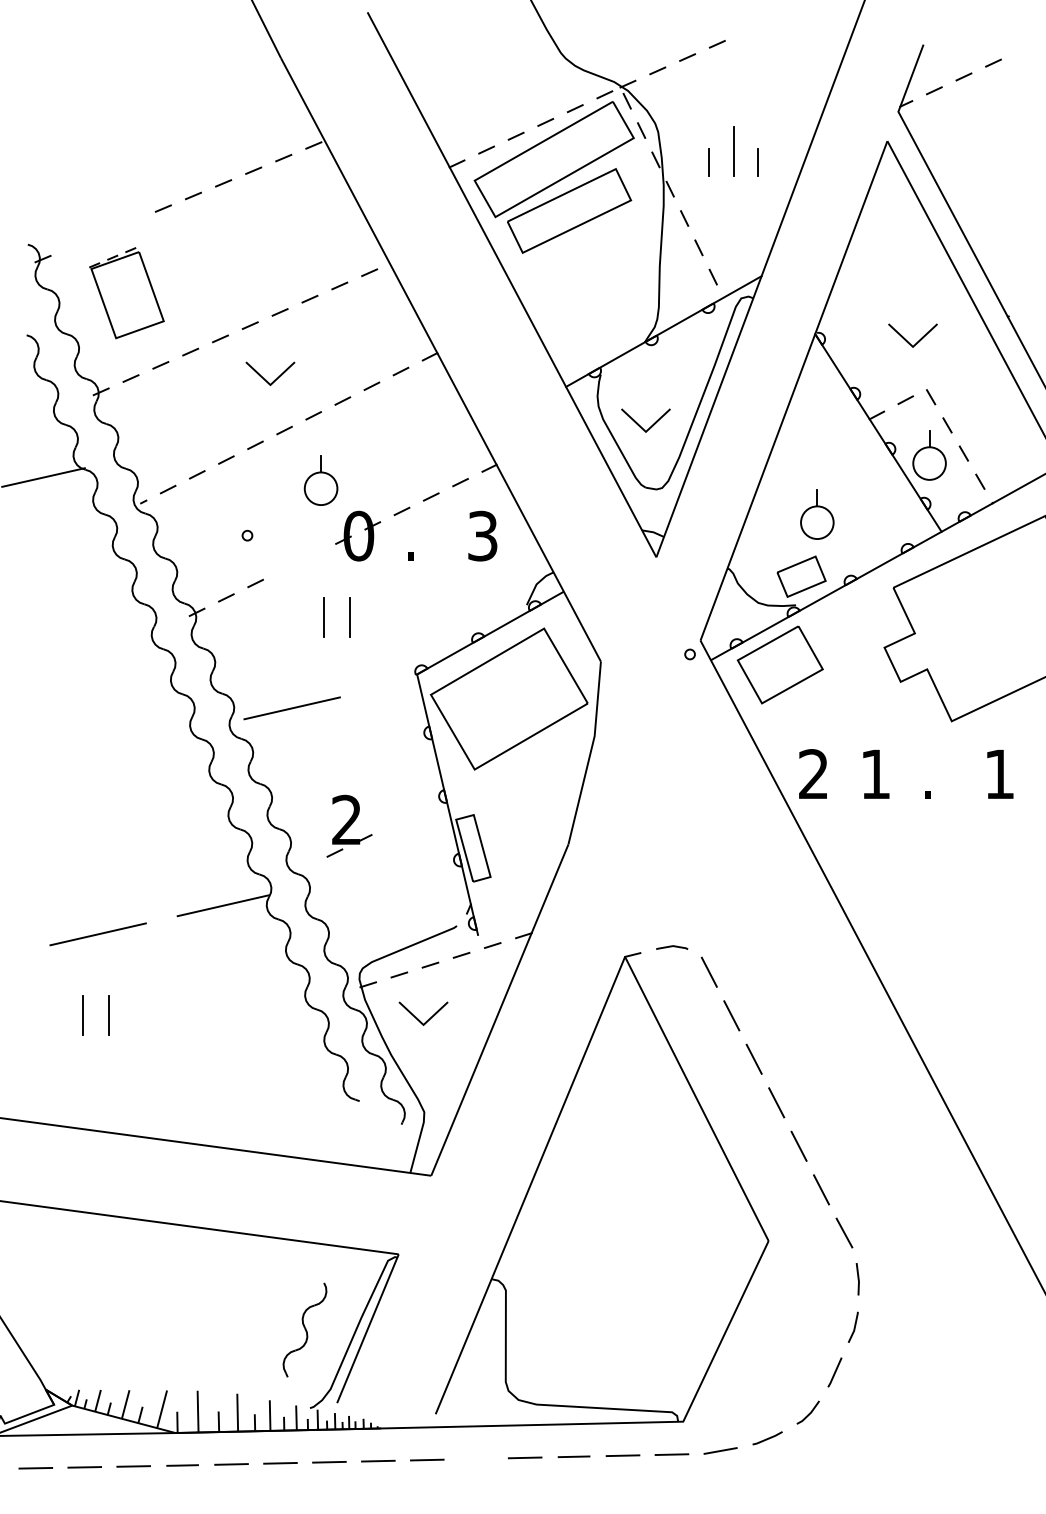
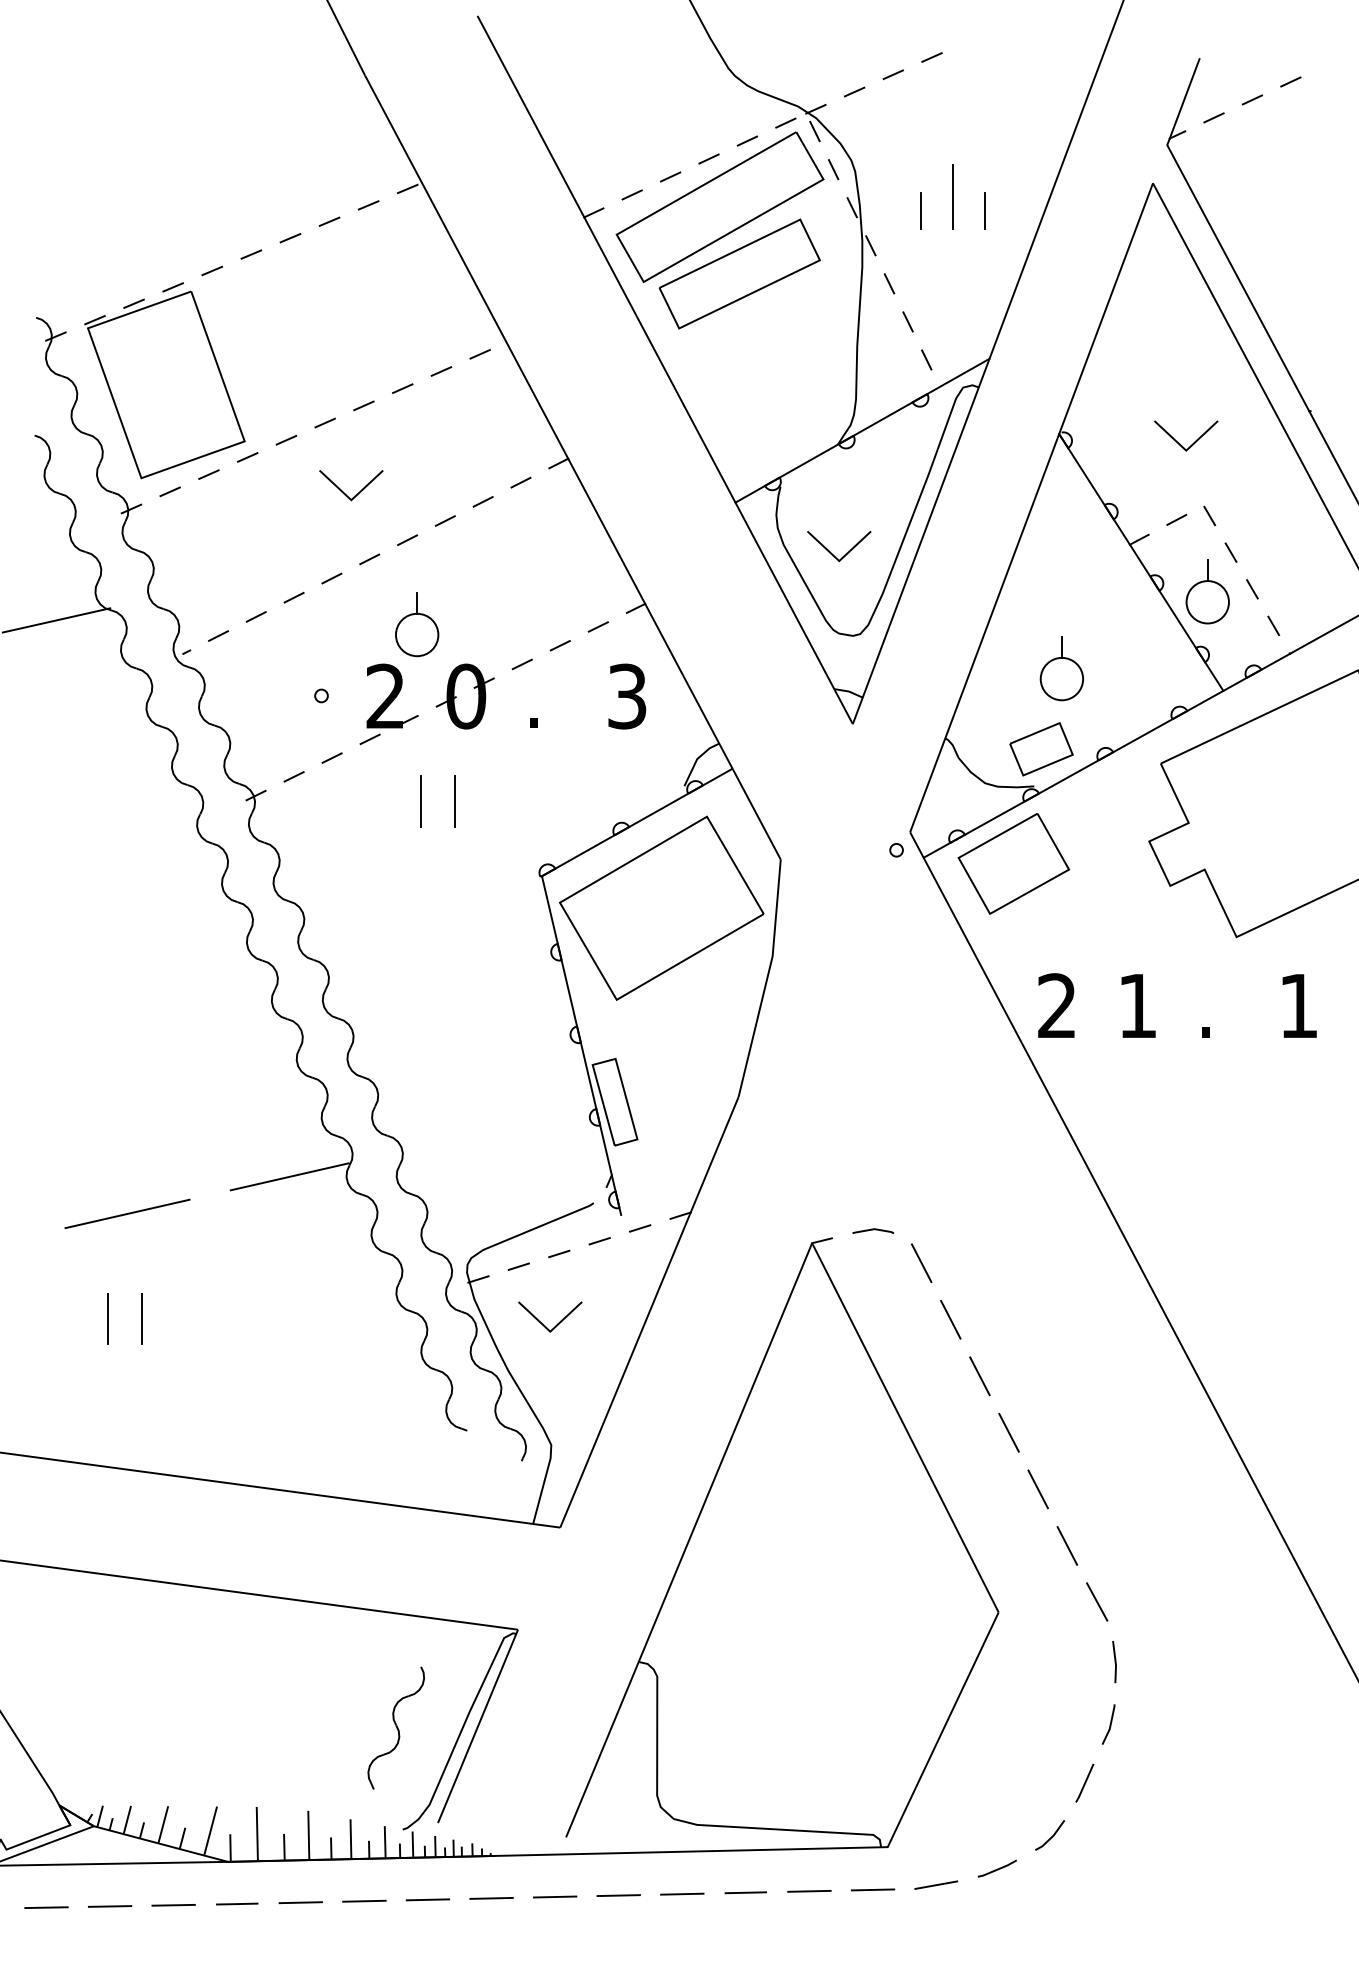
part: (126, 293) -> (164, 381), size x1.67
line: (291, 708) -> (378, 920), removed
part: (349, 825) -> (389, 703), moved
line: (475, 1458) -> (617, 1894), added

